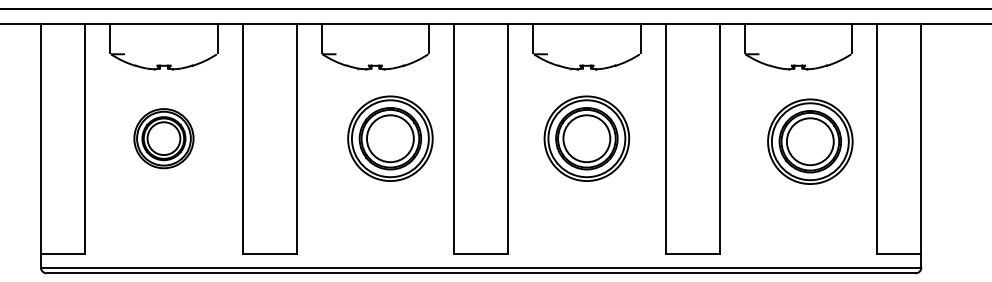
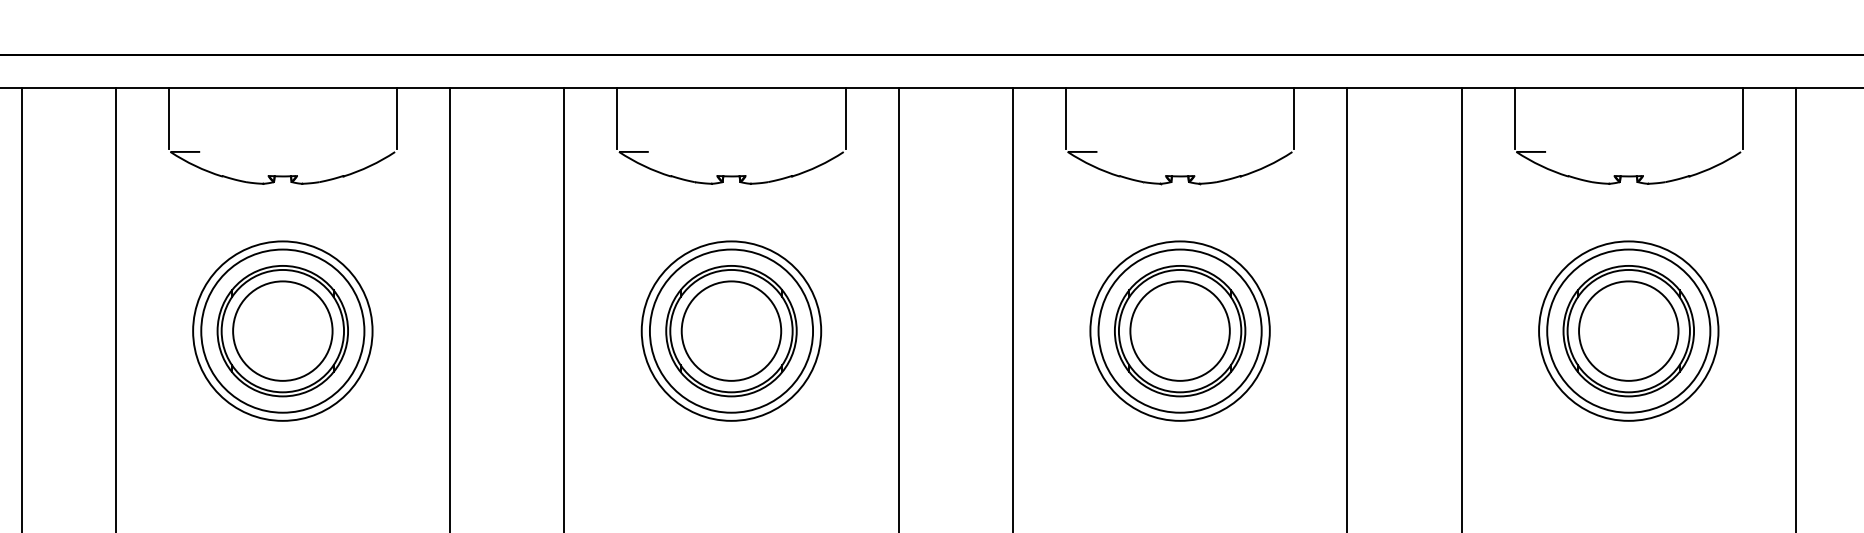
part: (163, 138) -> (281, 330), size x1.43
part: (390, 138) -> (731, 330), moved
part: (810, 141) -> (1629, 330), moved

